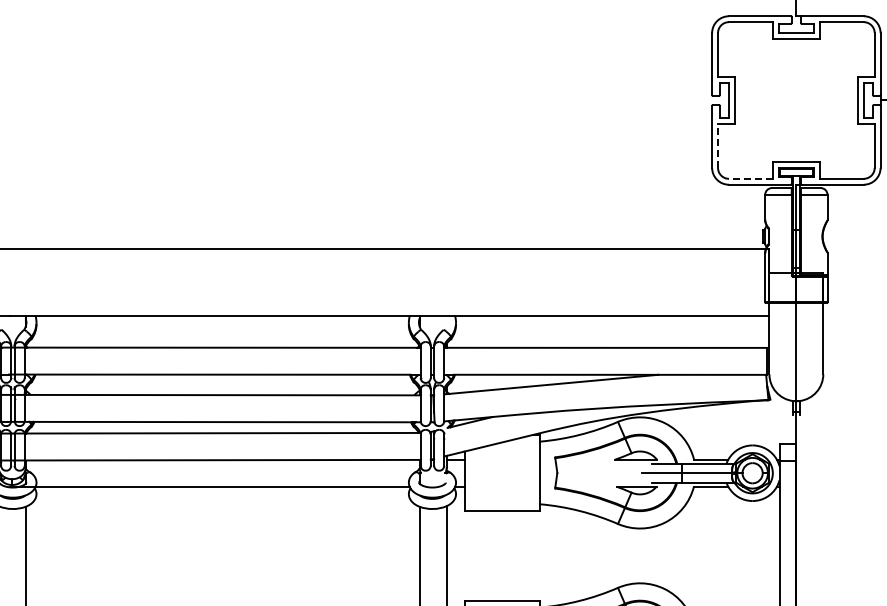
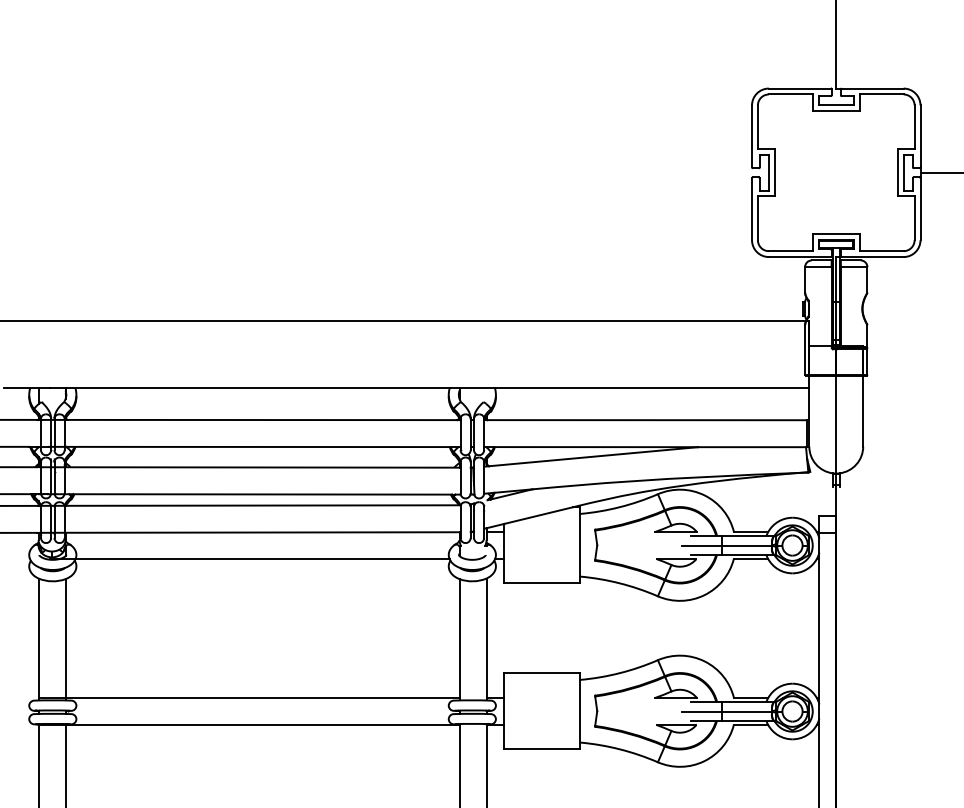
line: (717, 146) -> (757, 218), dashed -> solid
line: (750, 179) -> (790, 251), dashed -> solid

